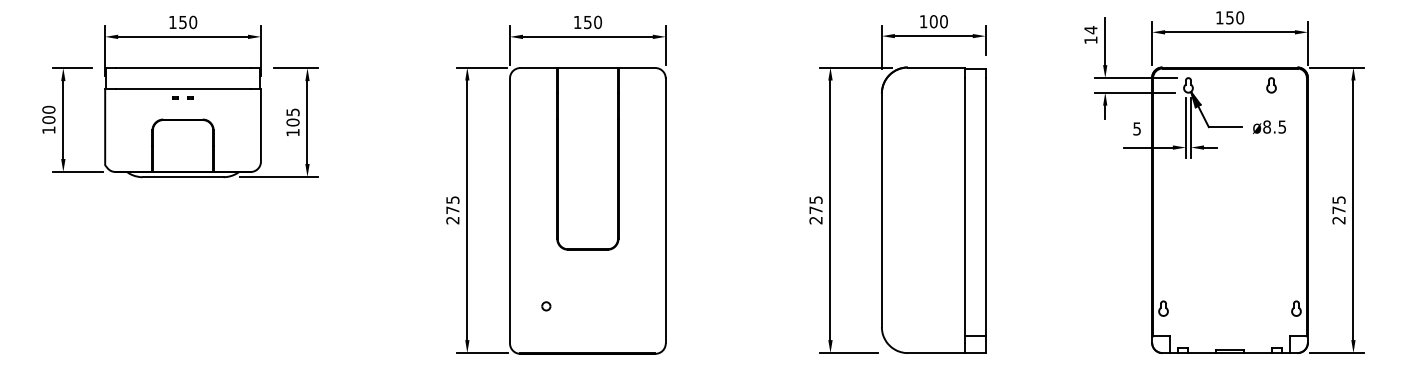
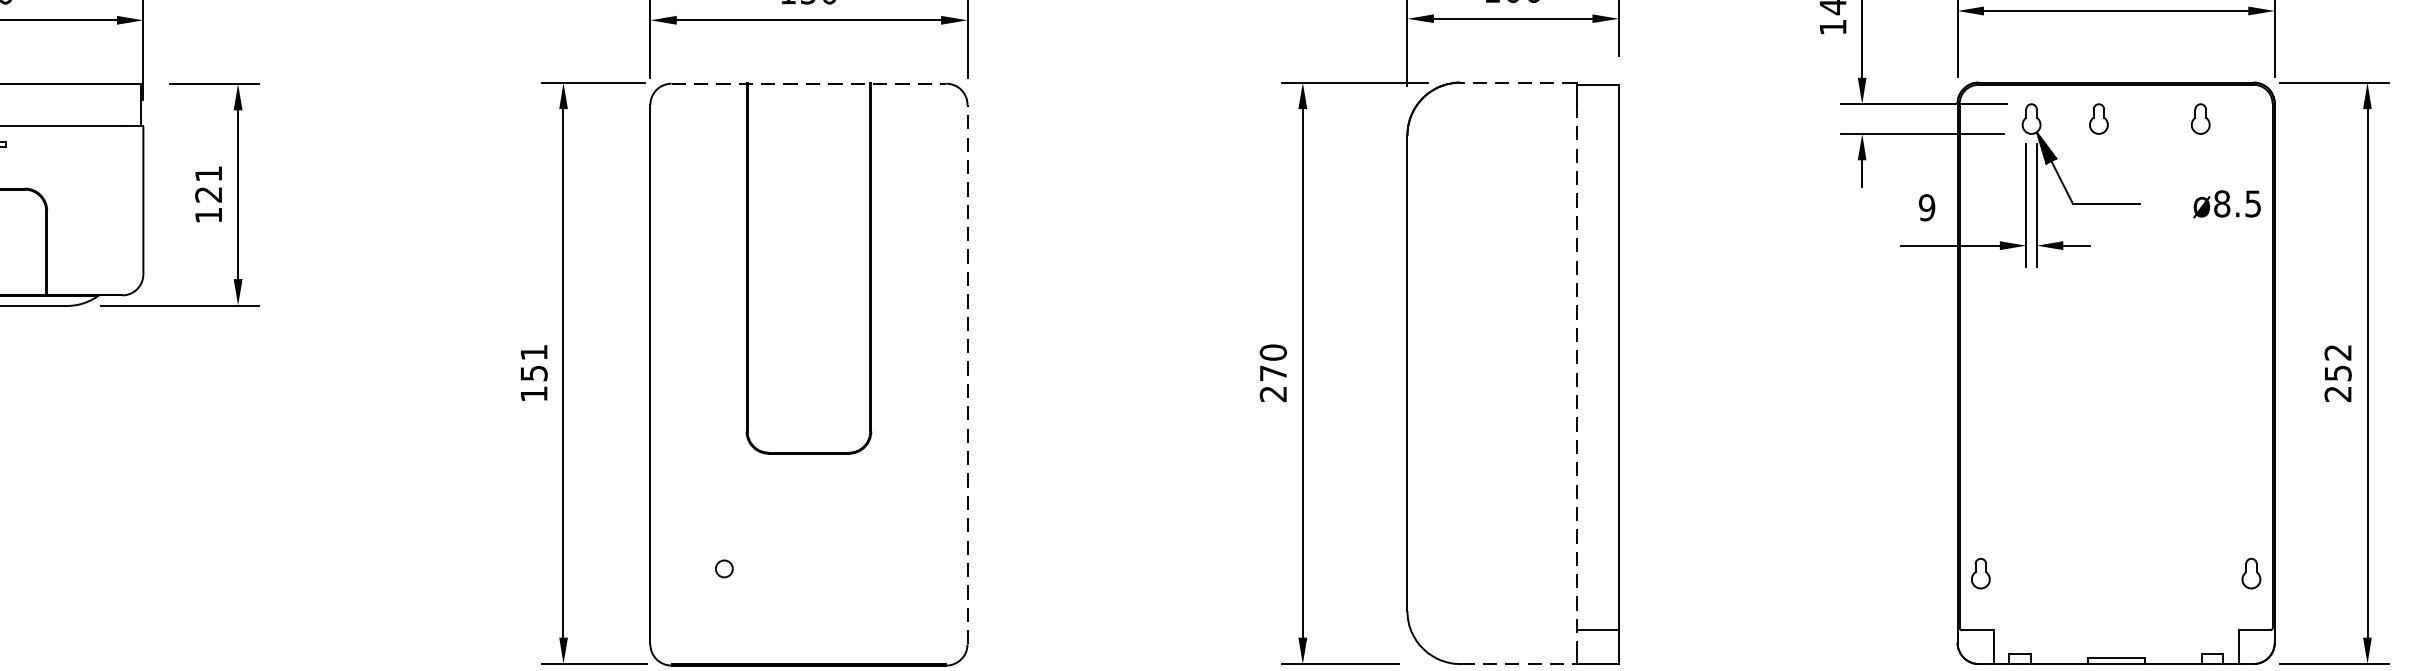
line: (936, 67) -> (1518, 82), solid -> dashed
line: (587, 68) -> (808, 84), solid -> dashed
part: (1221, 85) -> (2098, 119), added
text: (292, 117) -> (207, 184), 105 -> 121
text: (1269, 127) -> (2227, 204), moved
text: (1137, 128) -> (1927, 206), 5 -> 9
text: (815, 200) -> (1272, 353), 275 -> 270
text: (1338, 205) -> (2337, 363), 275 -> 252
text: (452, 210) -> (533, 373), 275 -> 151
line: (665, 210) -> (966, 373), solid -> dashed
line: (964, 210) -> (1575, 373), solid -> dashed
line: (936, 353) -> (1518, 664), solid -> dashed

